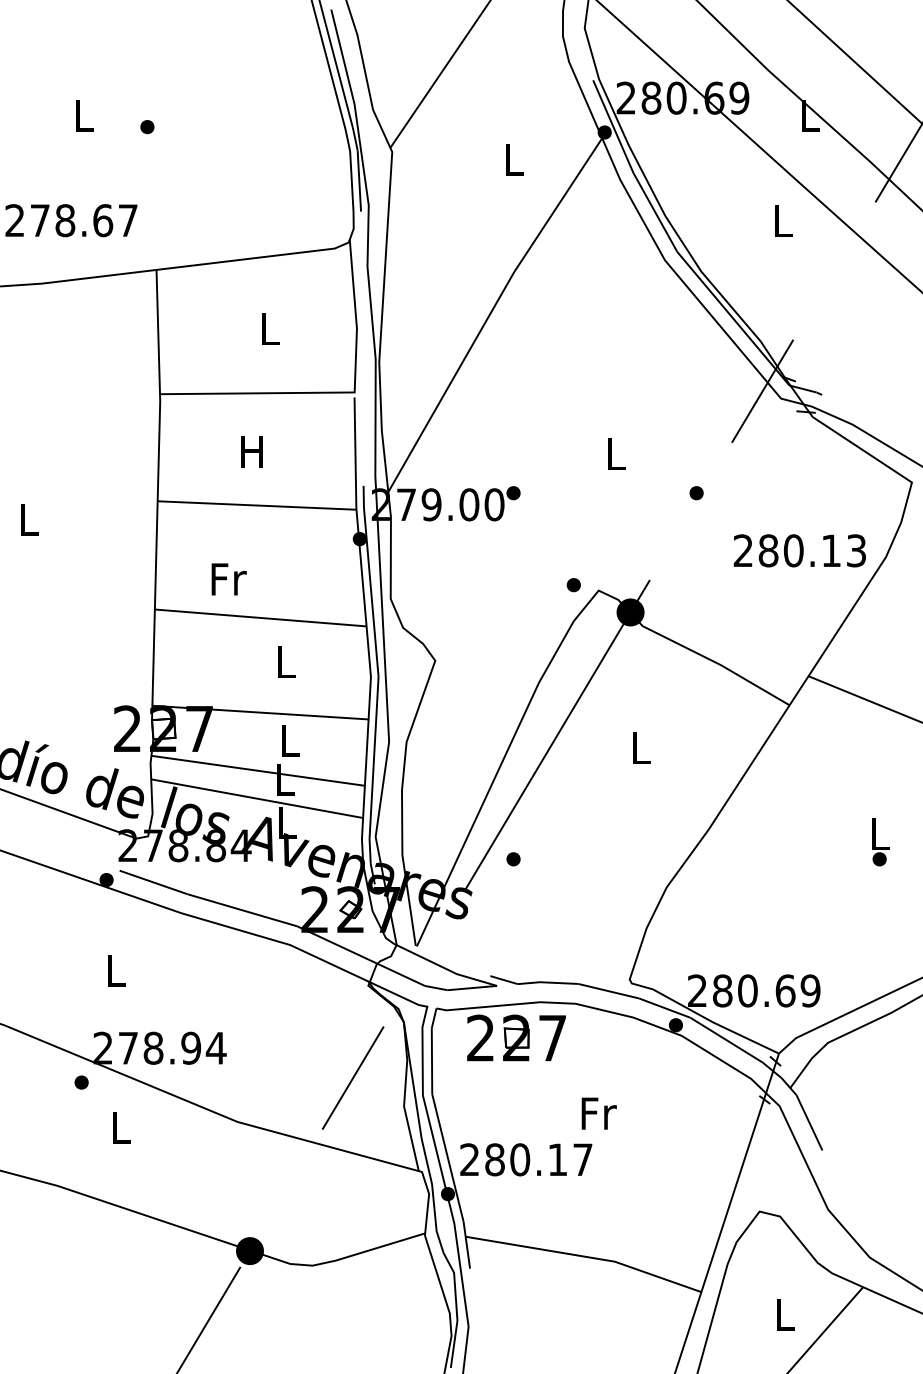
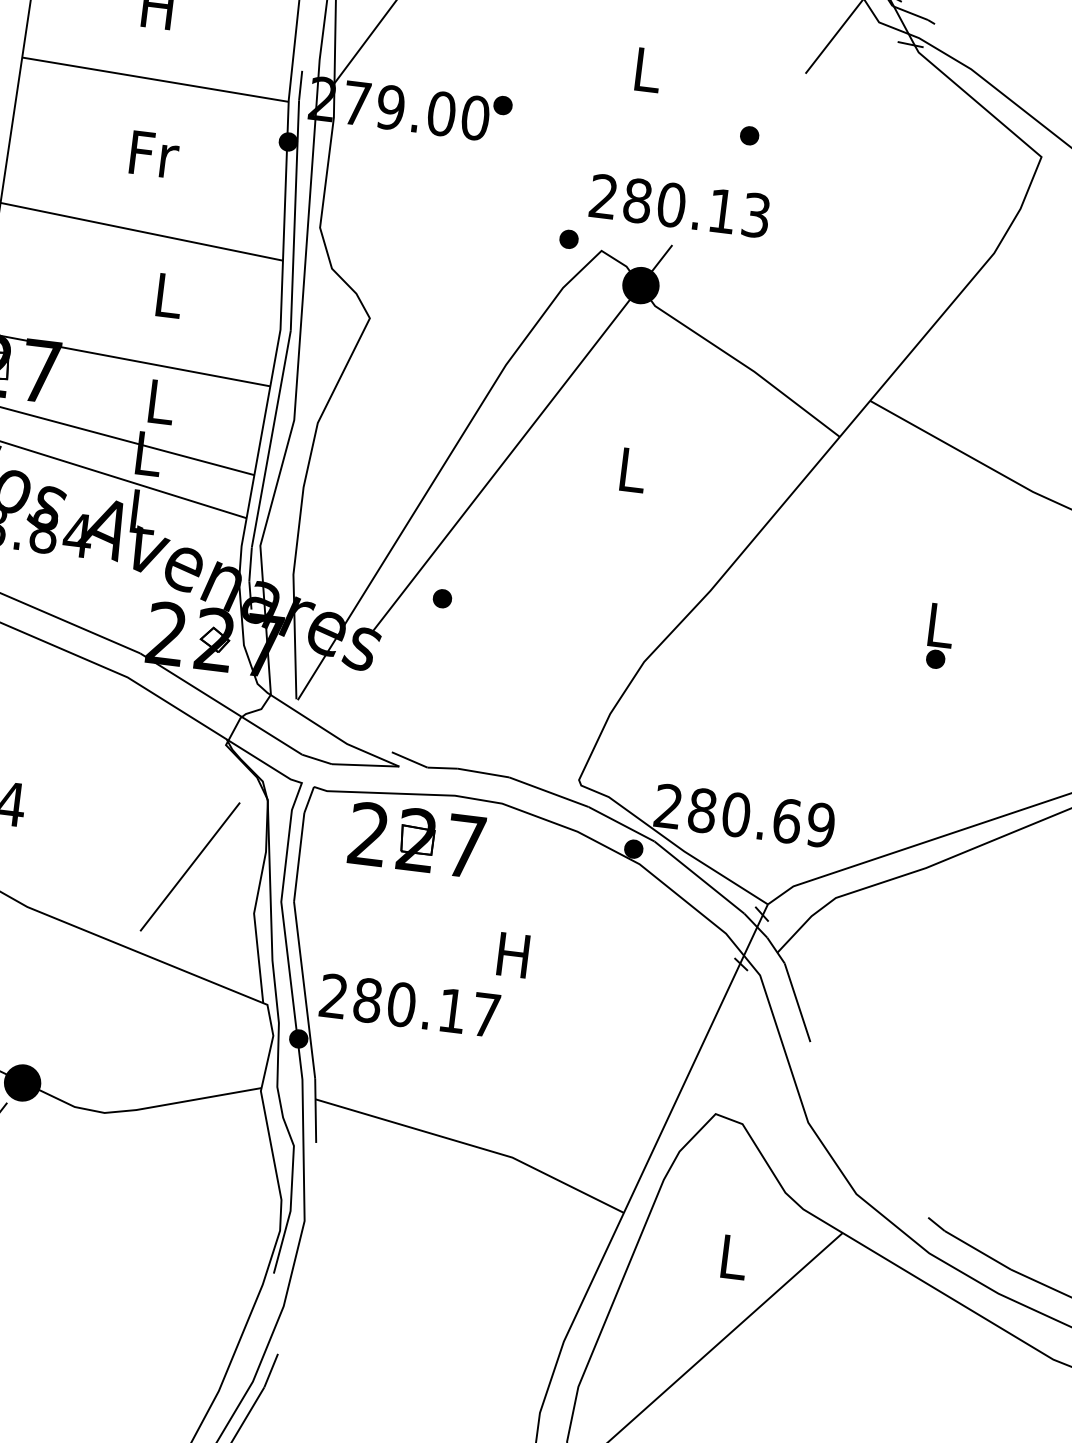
text: (799, 550) -> (679, 205), moved
text: (228, 579) -> (153, 154), moved
text: (598, 1113) -> (514, 955), Fr -> H

